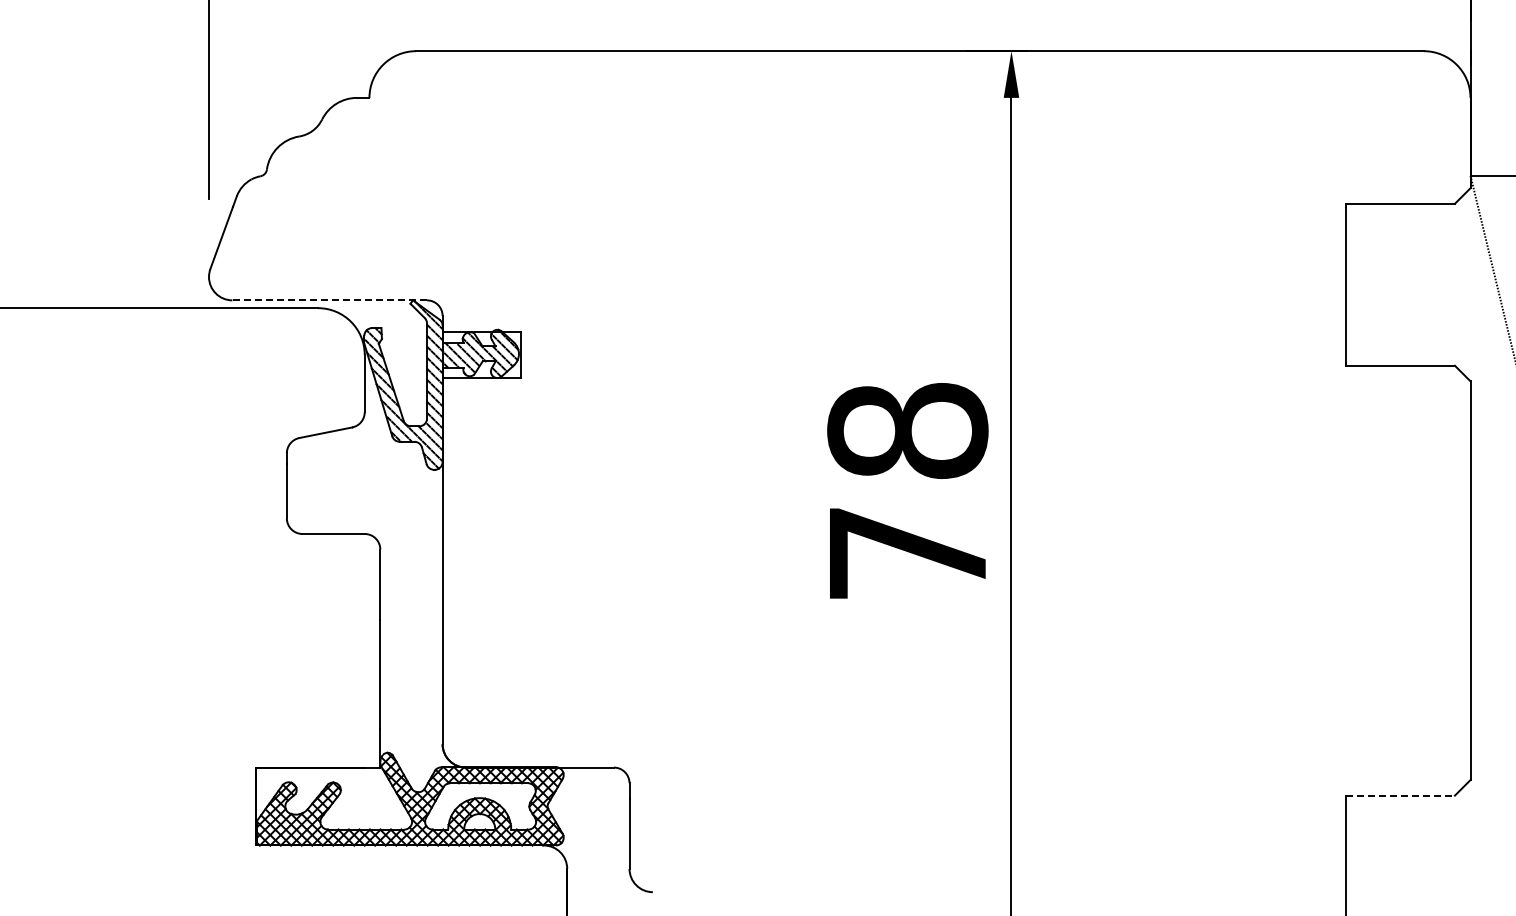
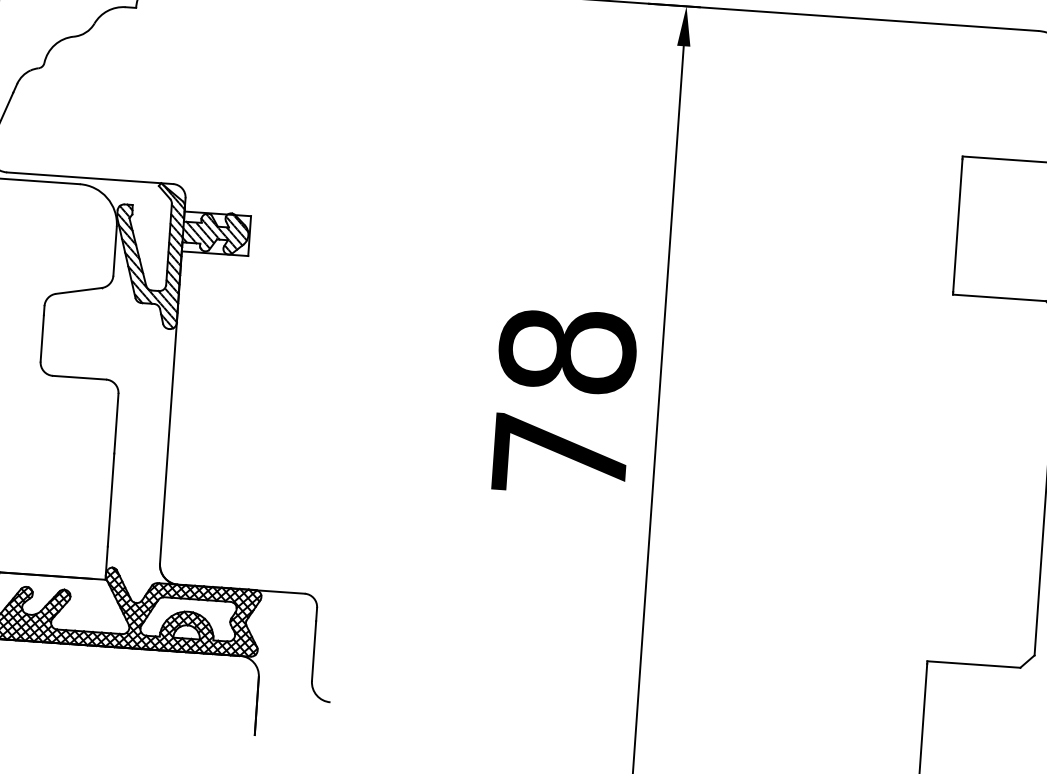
line: (329, 300) -> (89, 178), dashed -> solid
text: (907, 490) -> (563, 401), moved
line: (1400, 795) -> (973, 664), dashed -> solid

